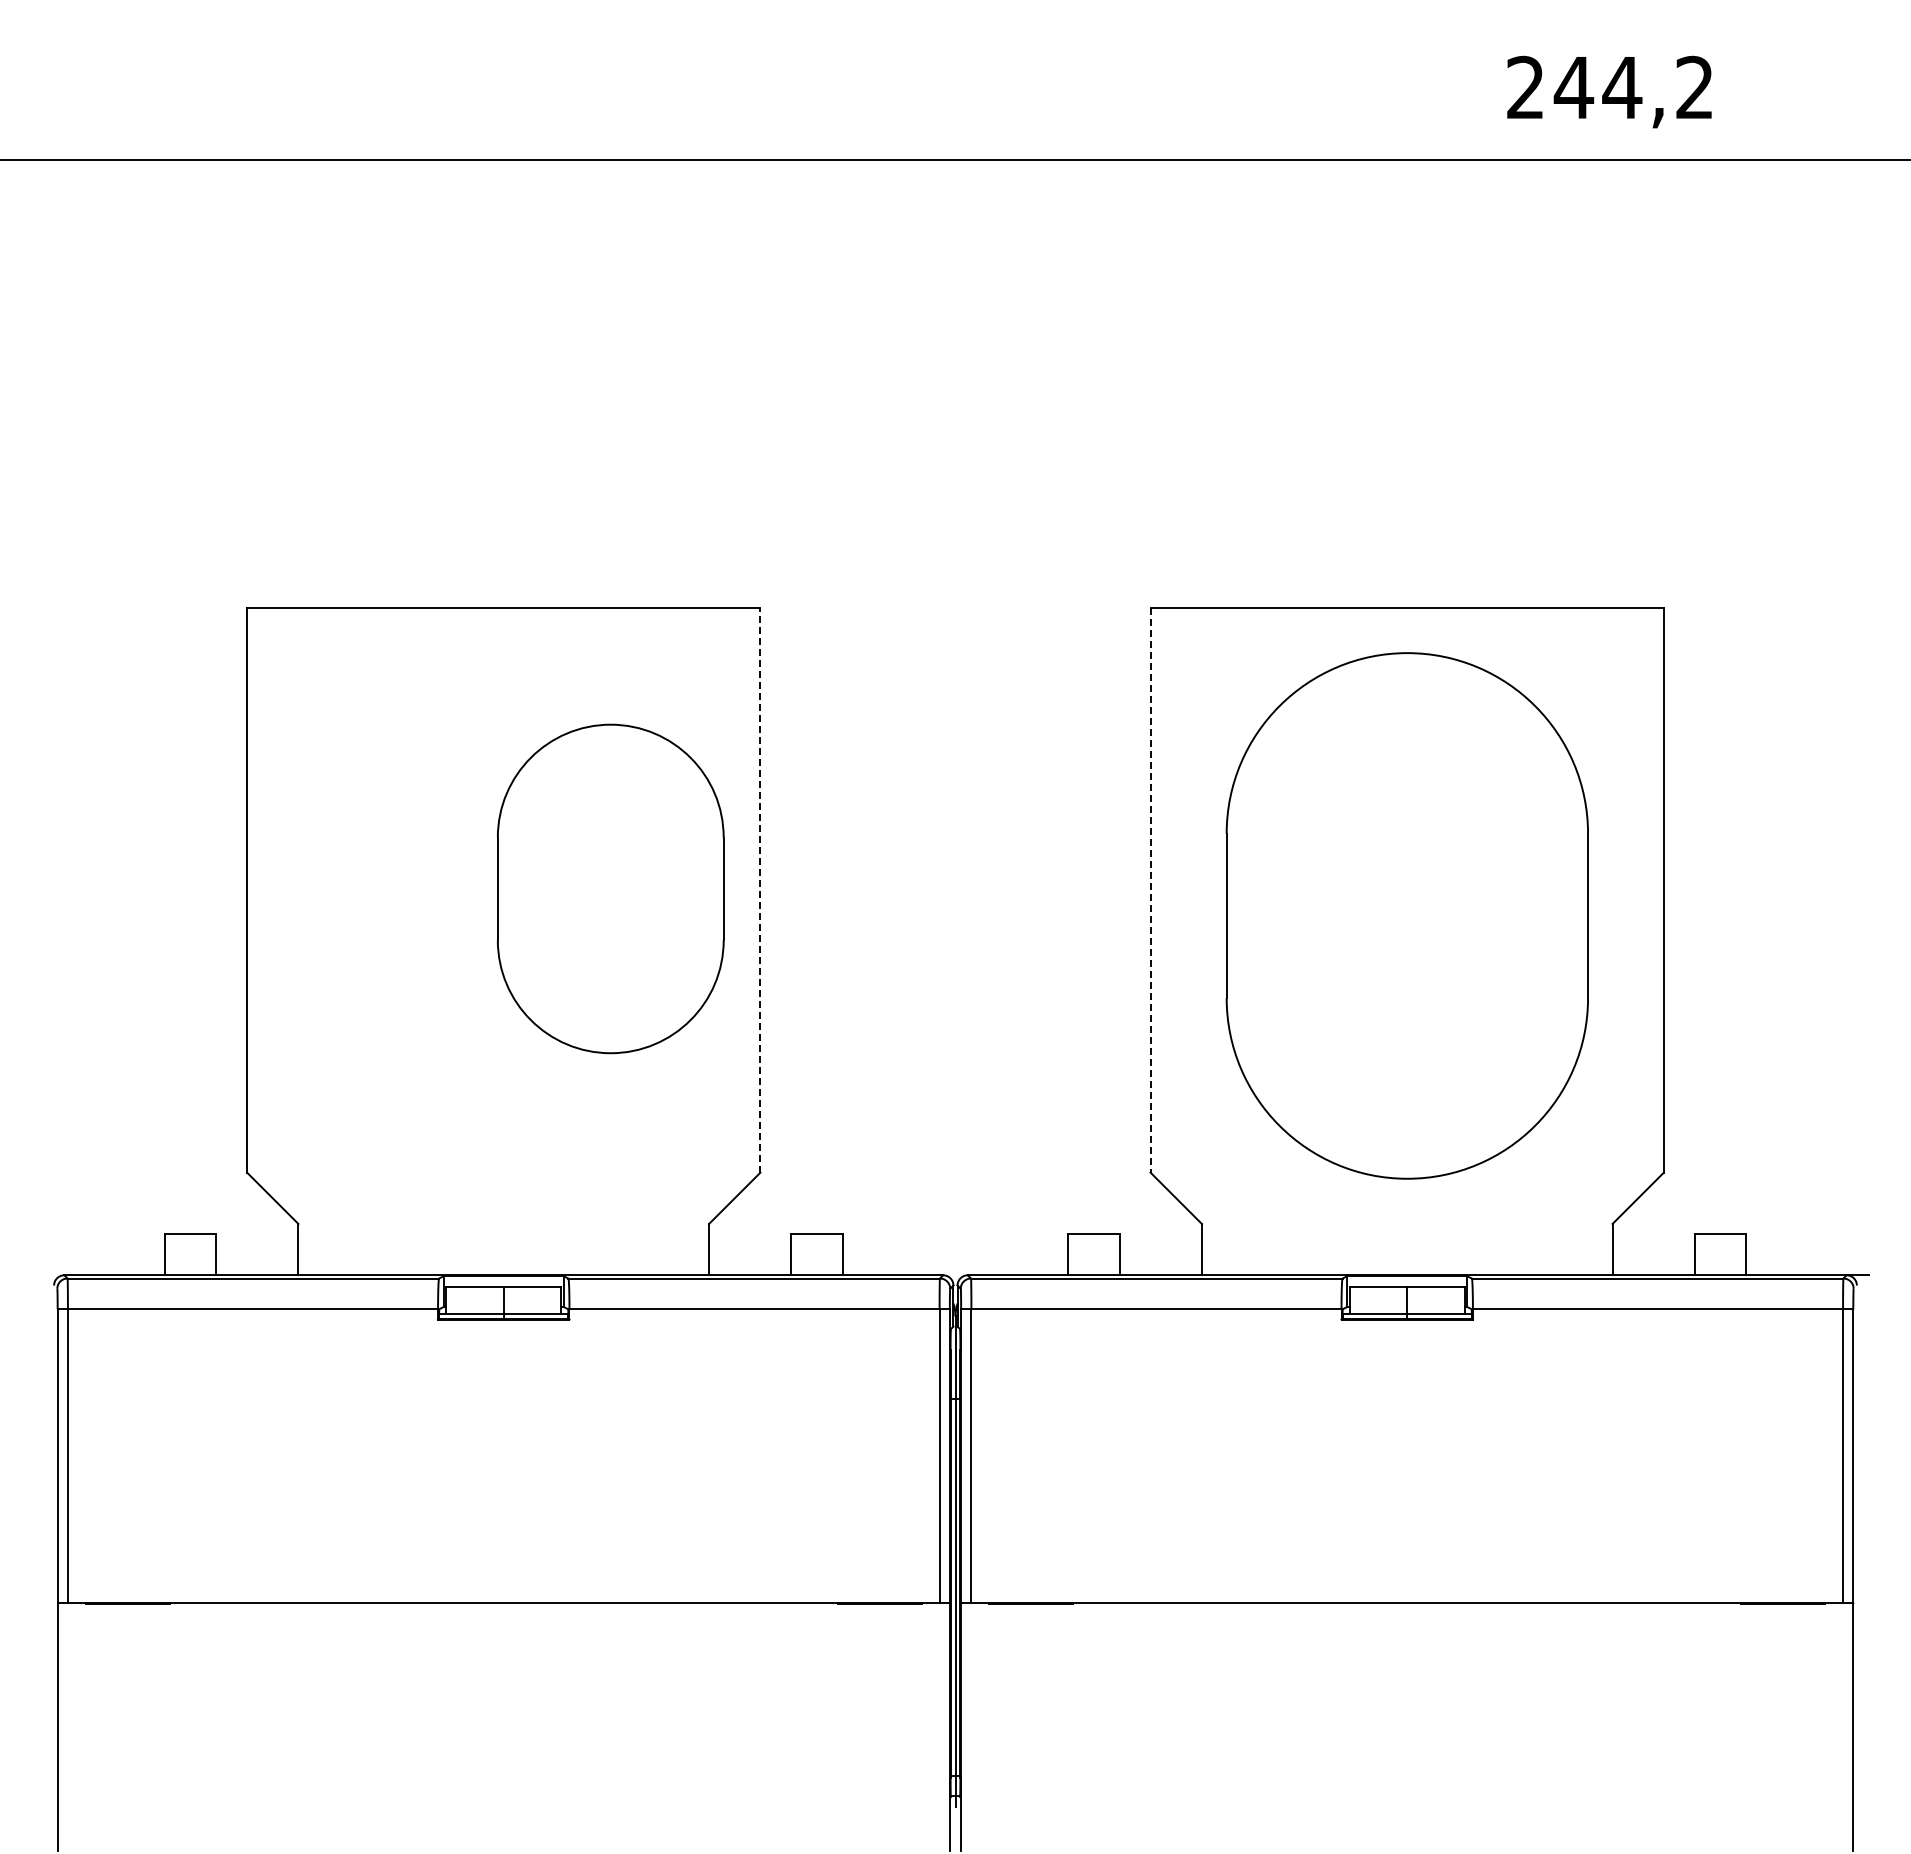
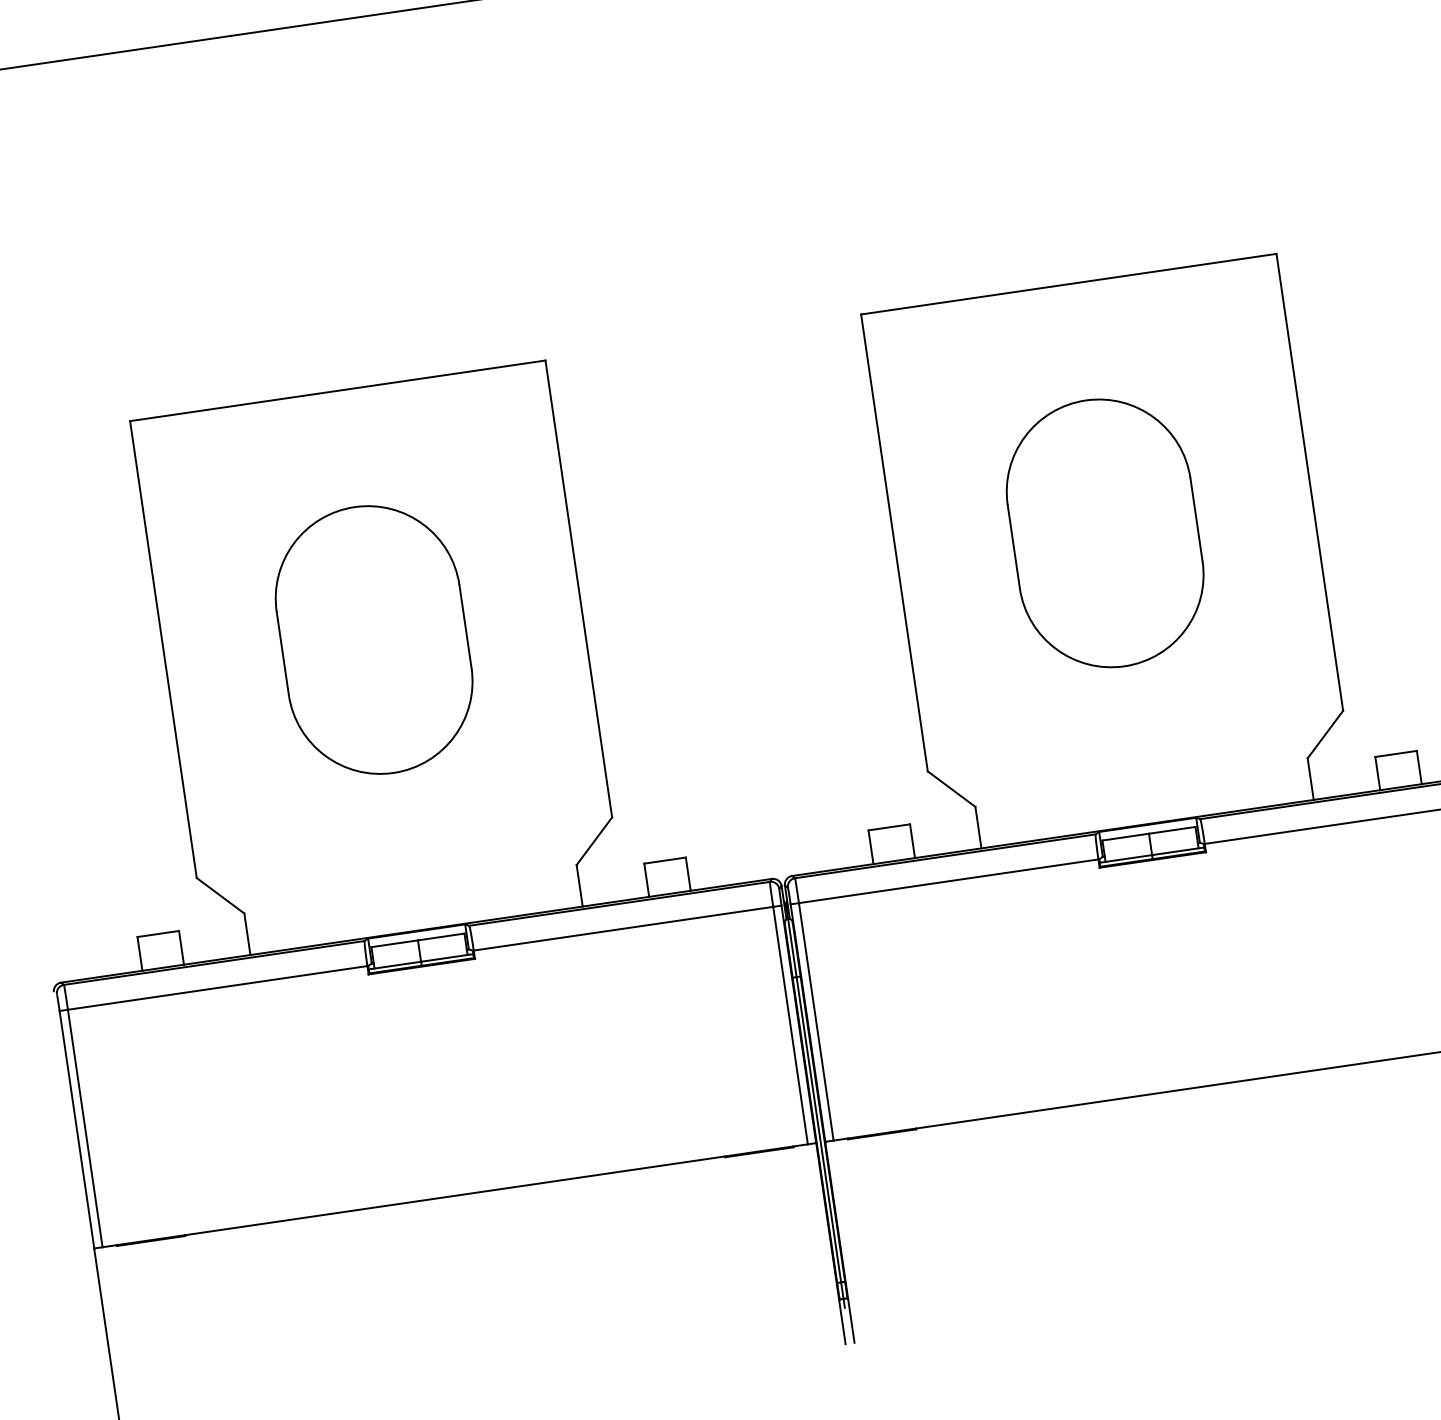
part: (610, 888) -> (373, 639), moved
line: (760, 889) -> (578, 588), dashed -> solid
line: (1150, 890) -> (894, 543), dashed -> solid
part: (1406, 915) -> (1104, 533), size x0.62

